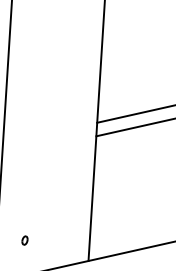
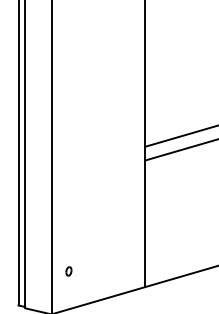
part: (24, 240) -> (68, 271), moved

